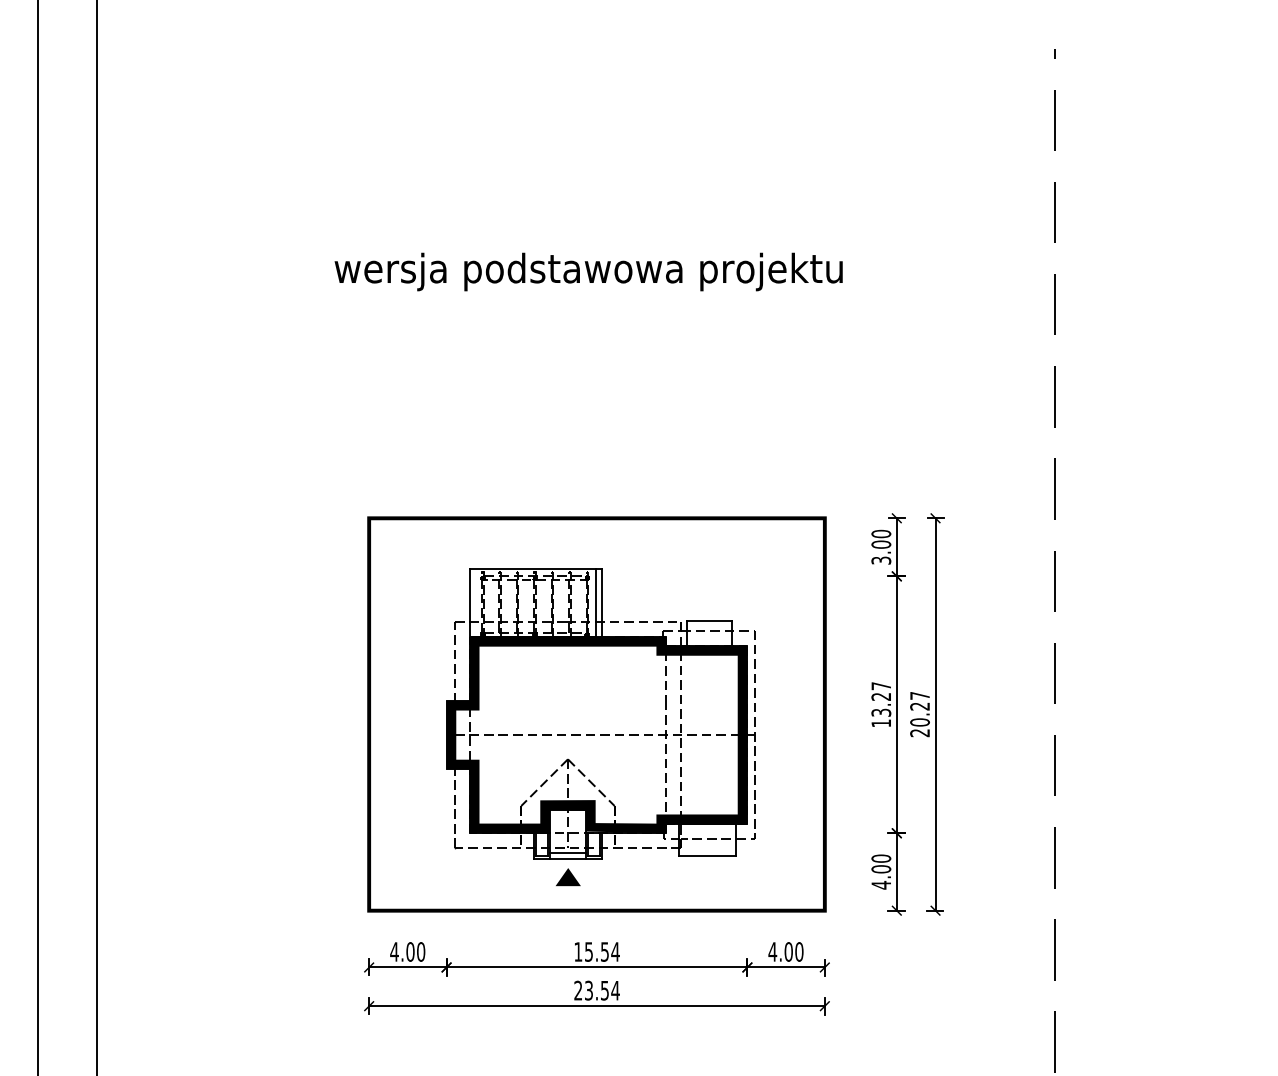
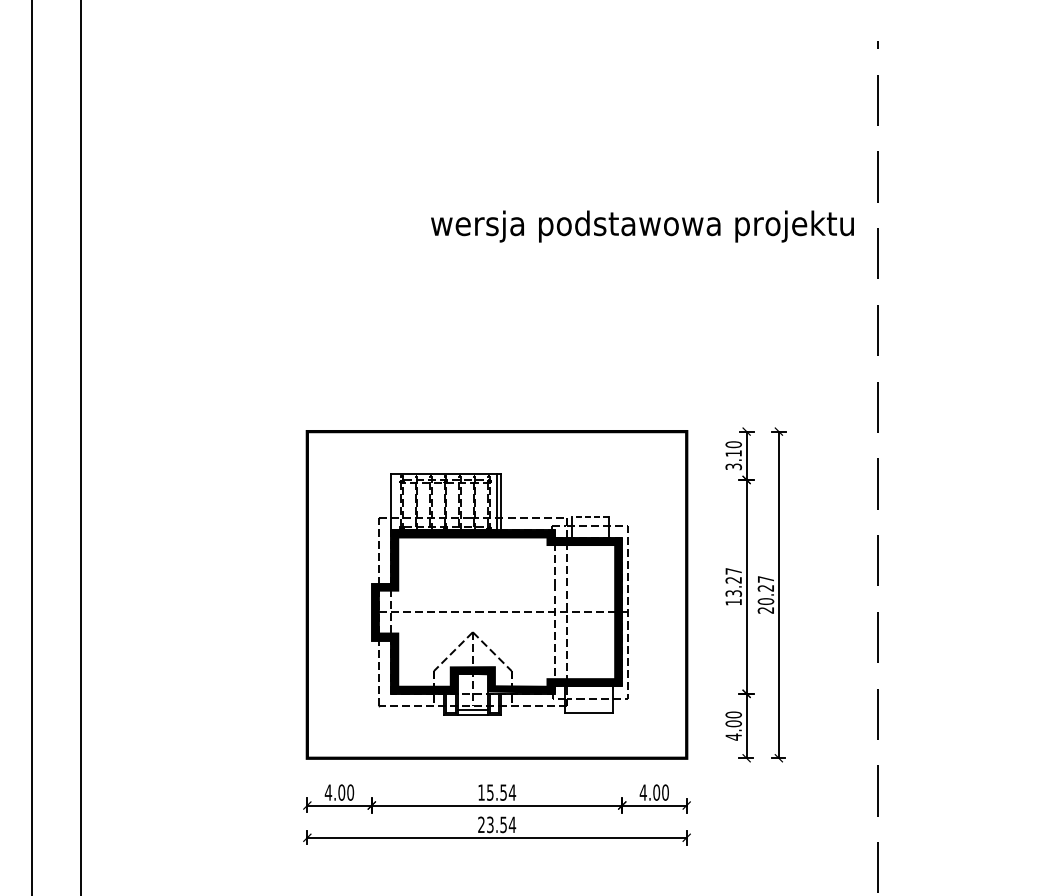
text: (588, 271) -> (642, 226), moved
text: (881, 544) -> (733, 453), 3.00 -> 3.10
line: (708, 620) -> (589, 516), solid -> dashed
part: (568, 877) -> (473, 730), removed

